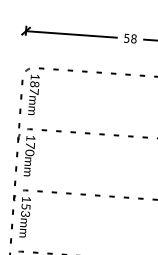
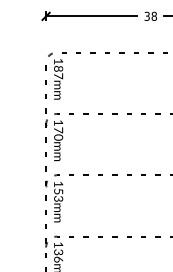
text: (127, 37) -> (147, 15), 58 -> 38

